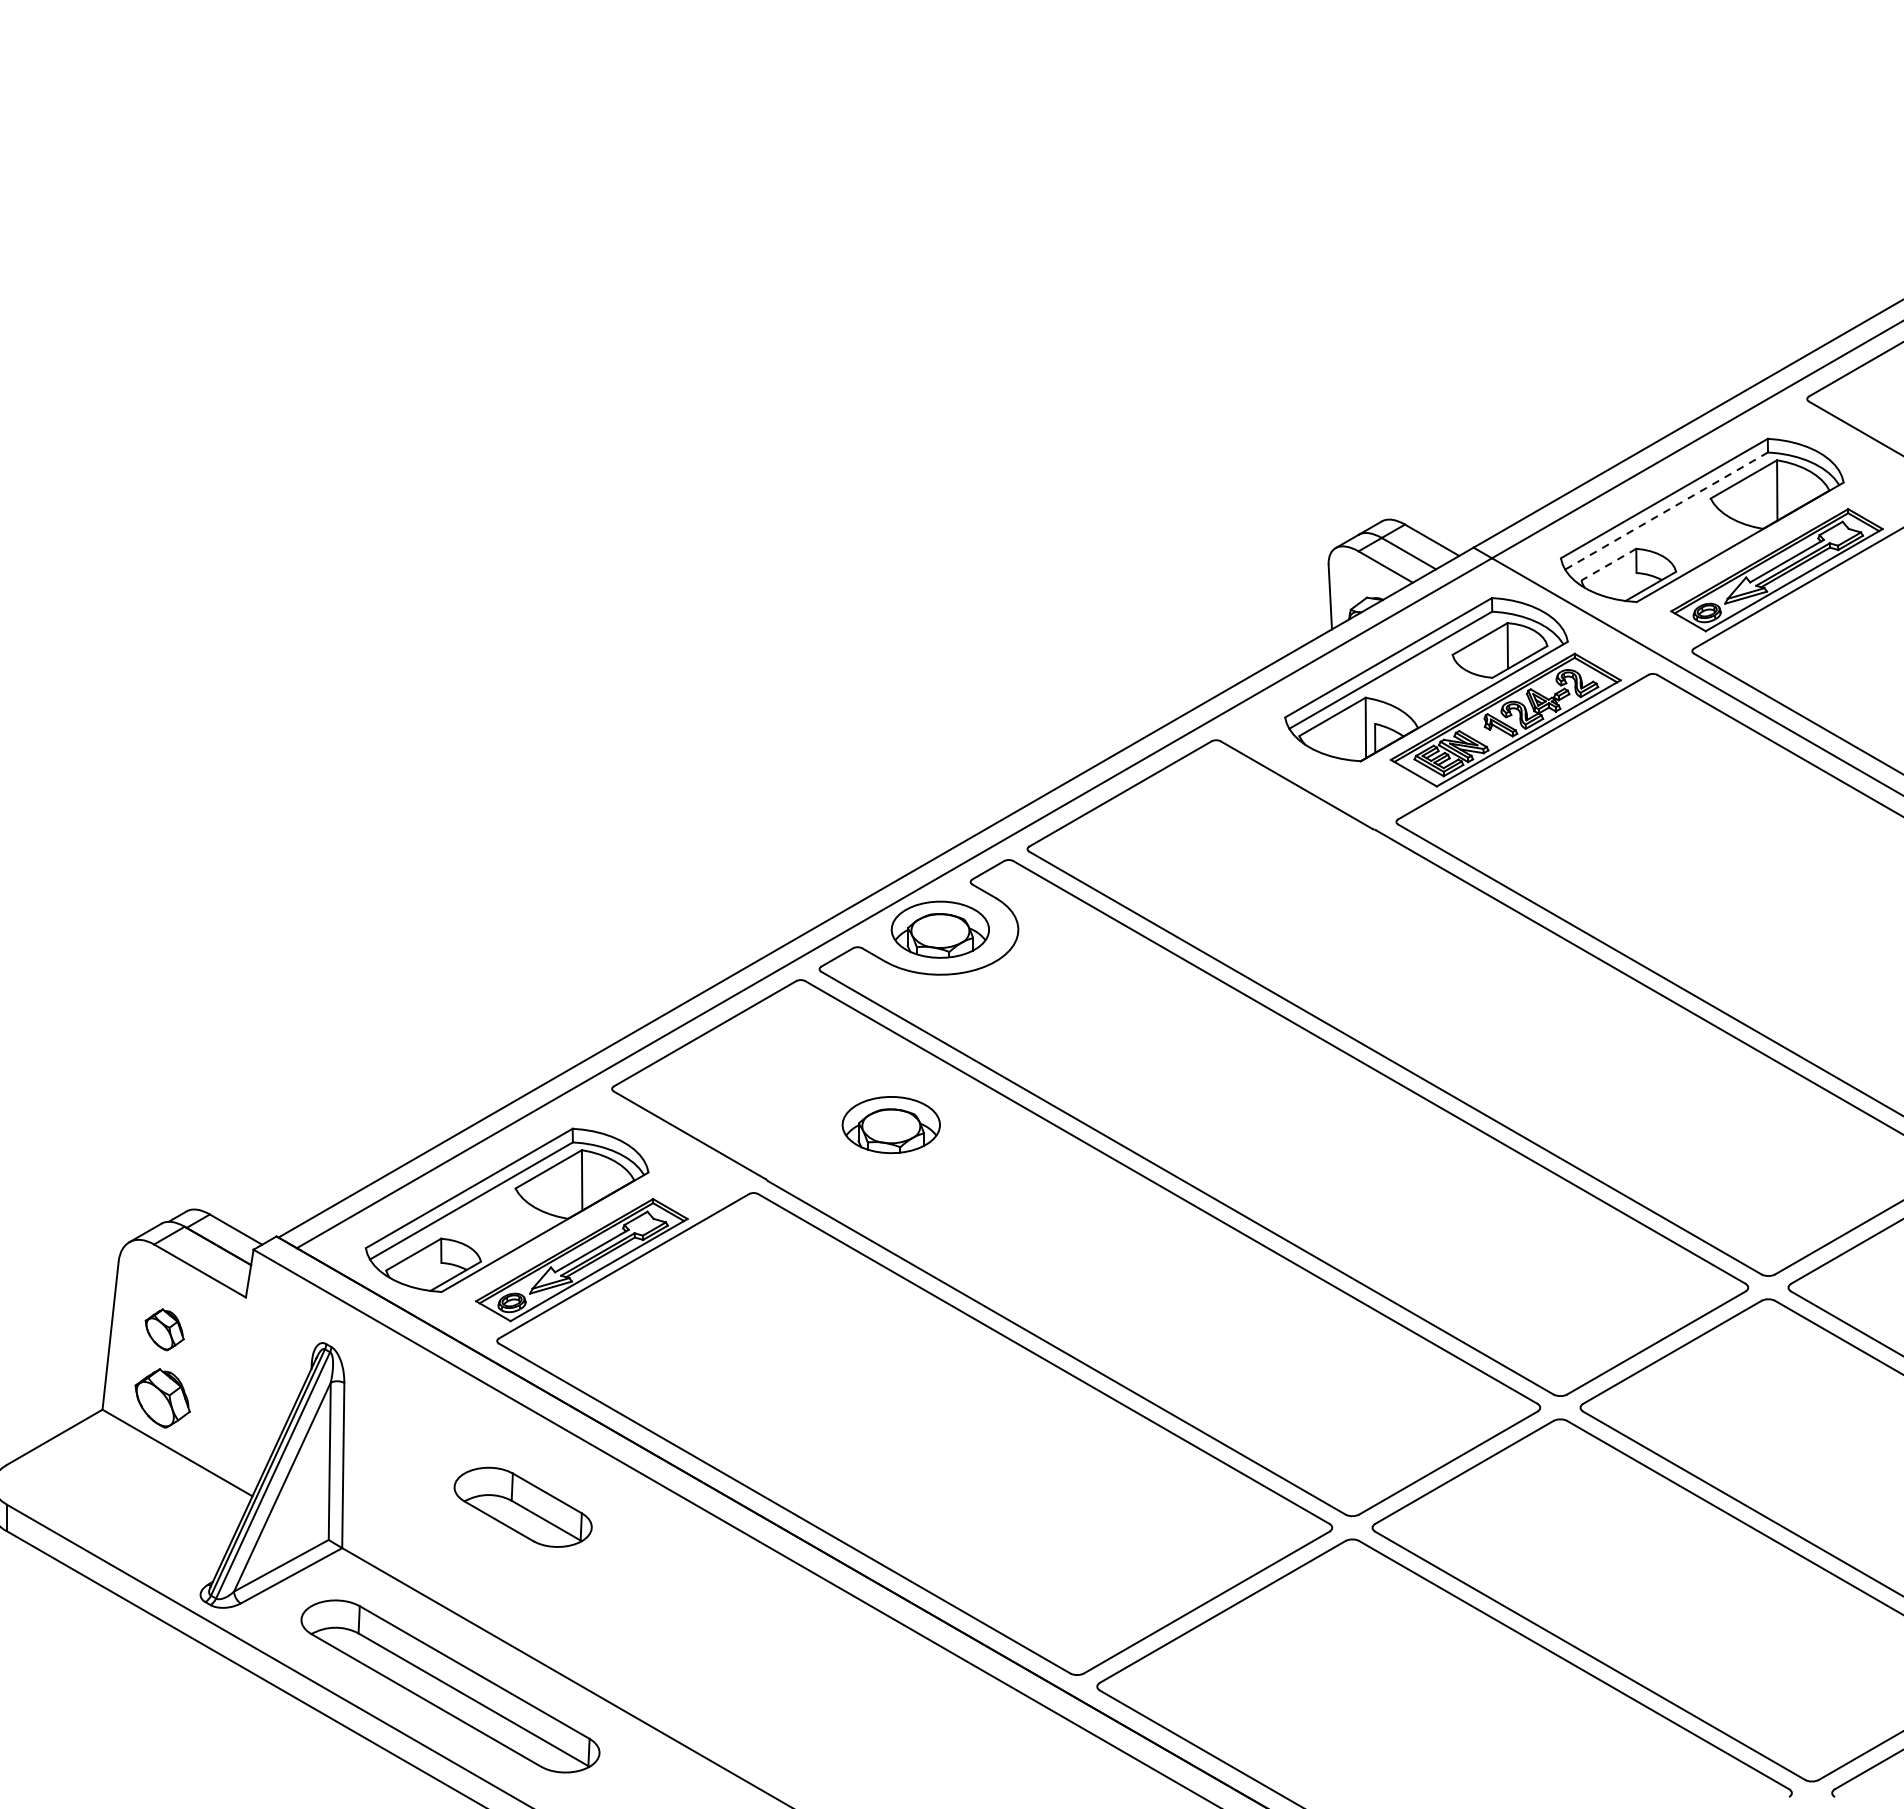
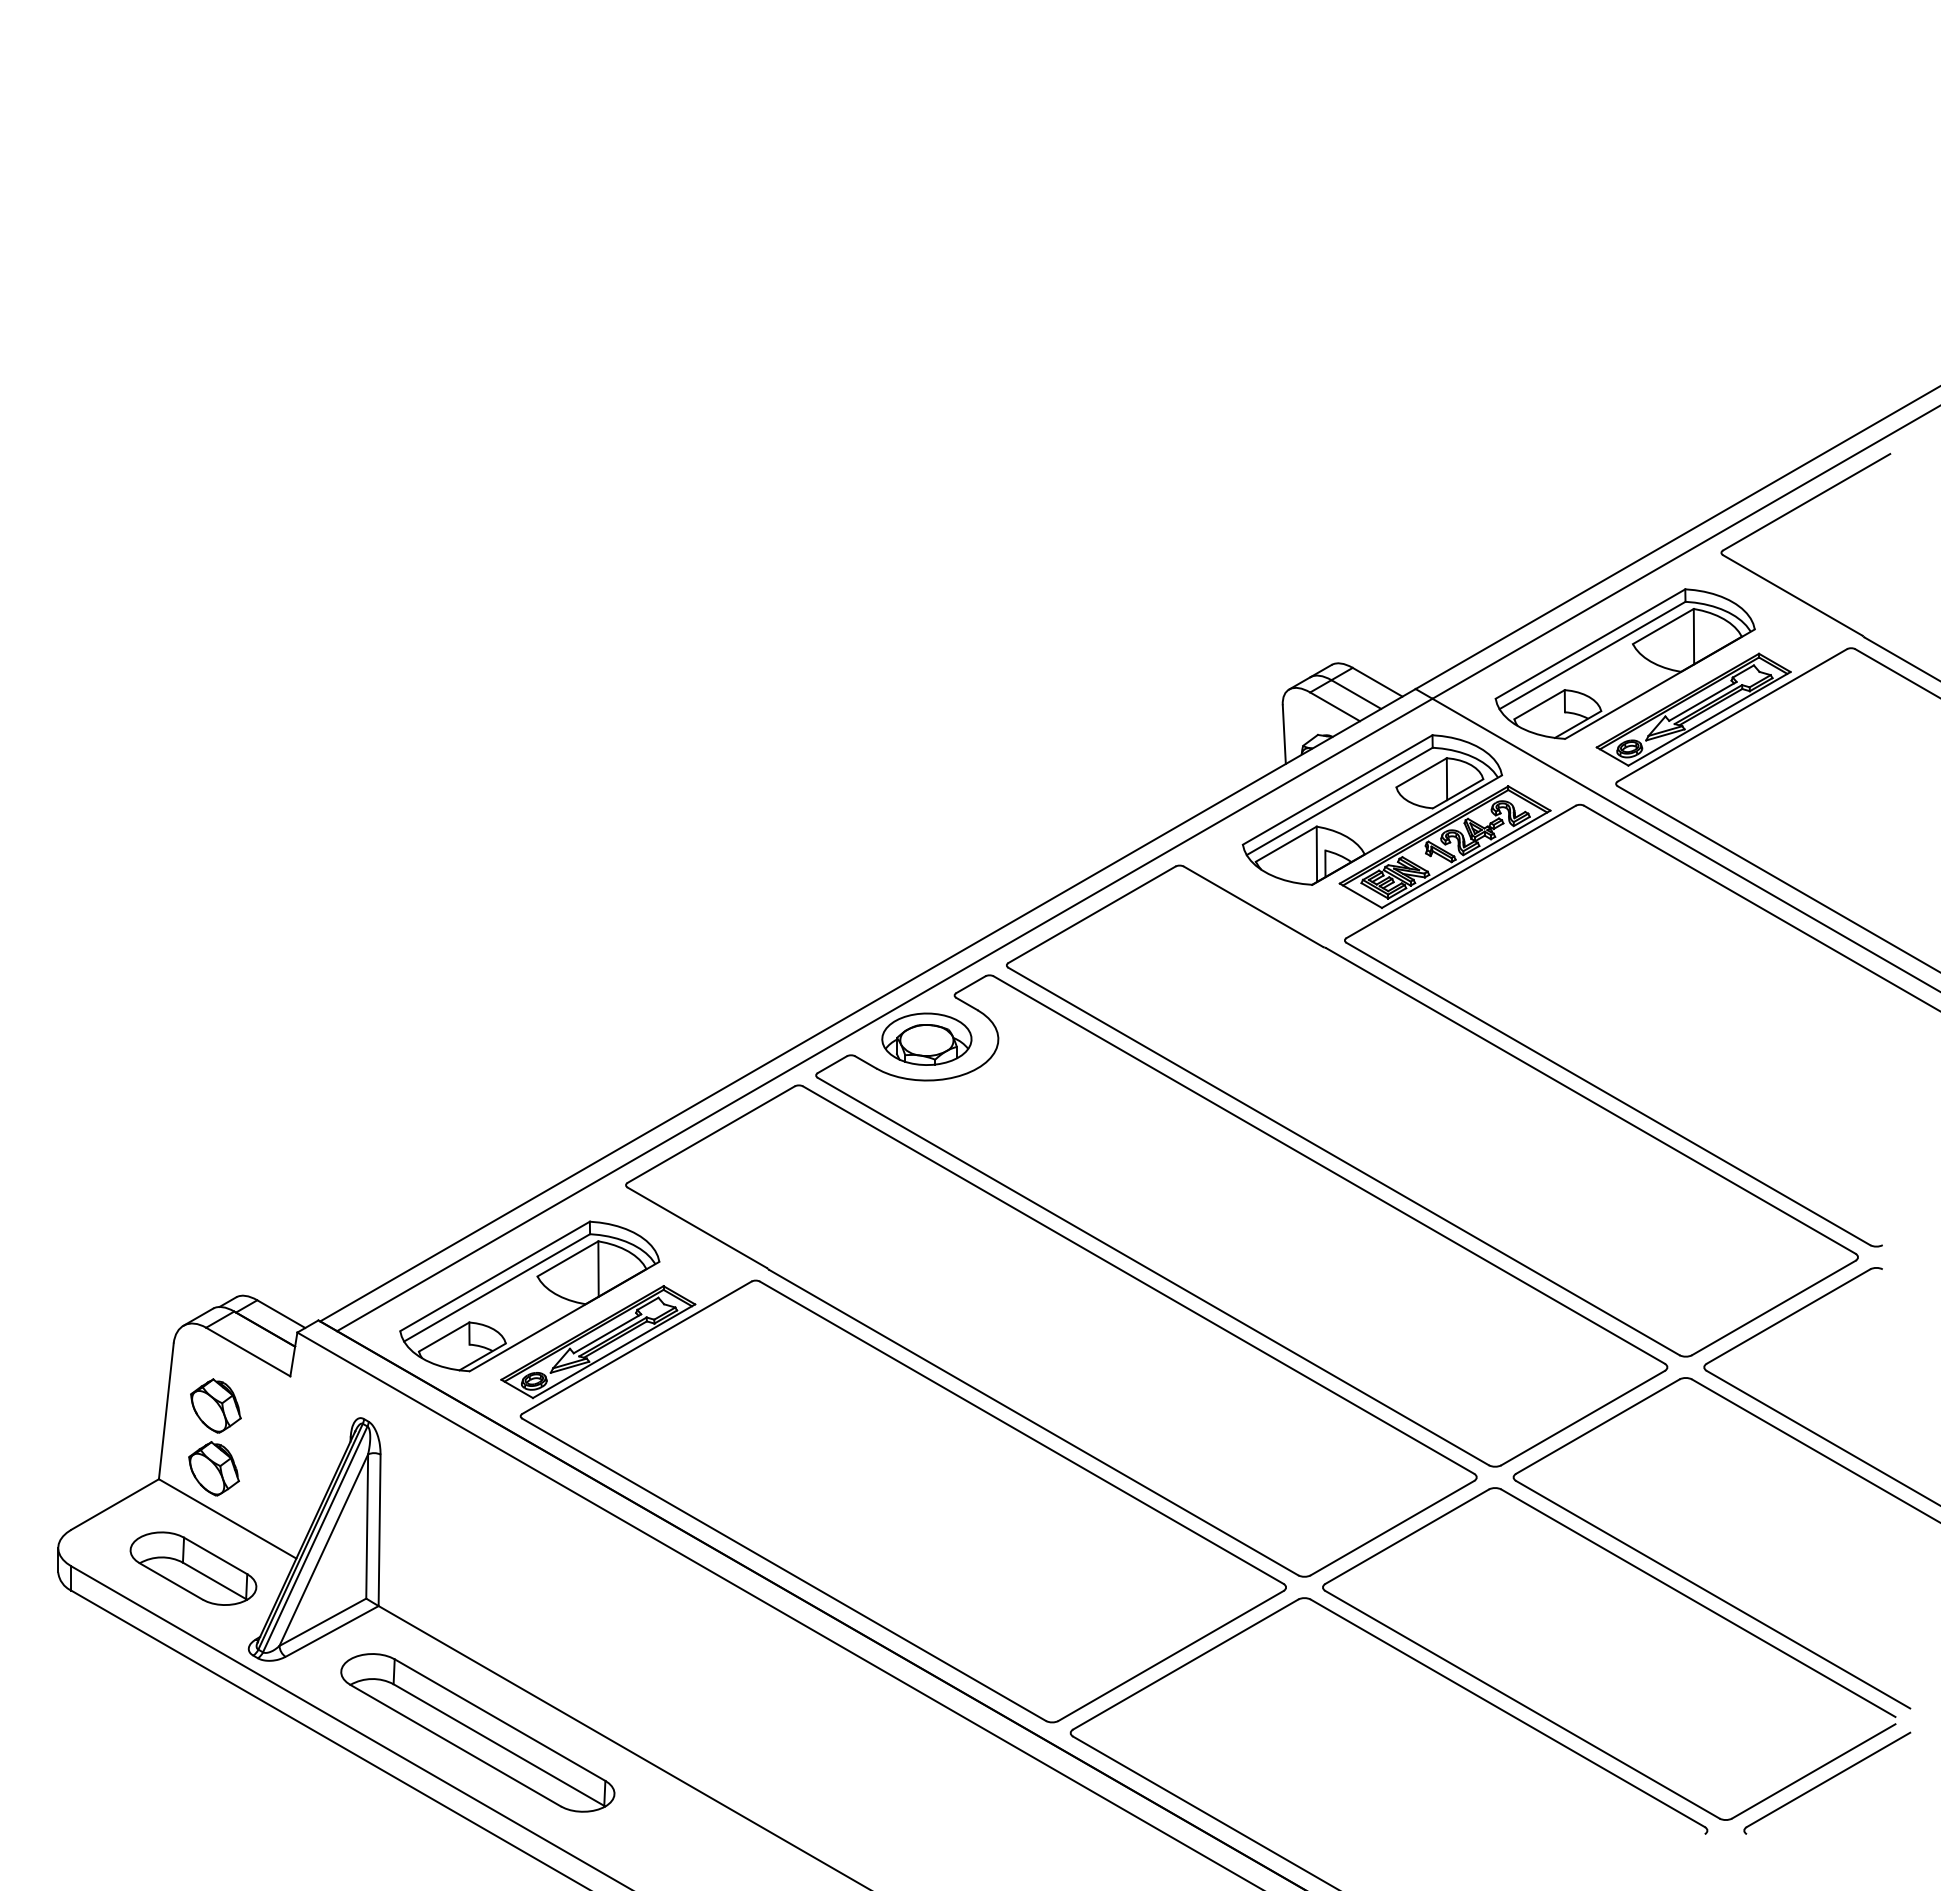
line: (1666, 511) -> (1592, 655), dashed -> solid
line: (1608, 564) -> (1539, 704), dashed -> solid
part: (890, 1124) -> (881, 1217), removed
part: (164, 1329) -> (215, 1405), size x1.43
part: (523, 1507) -> (193, 1568), moved

